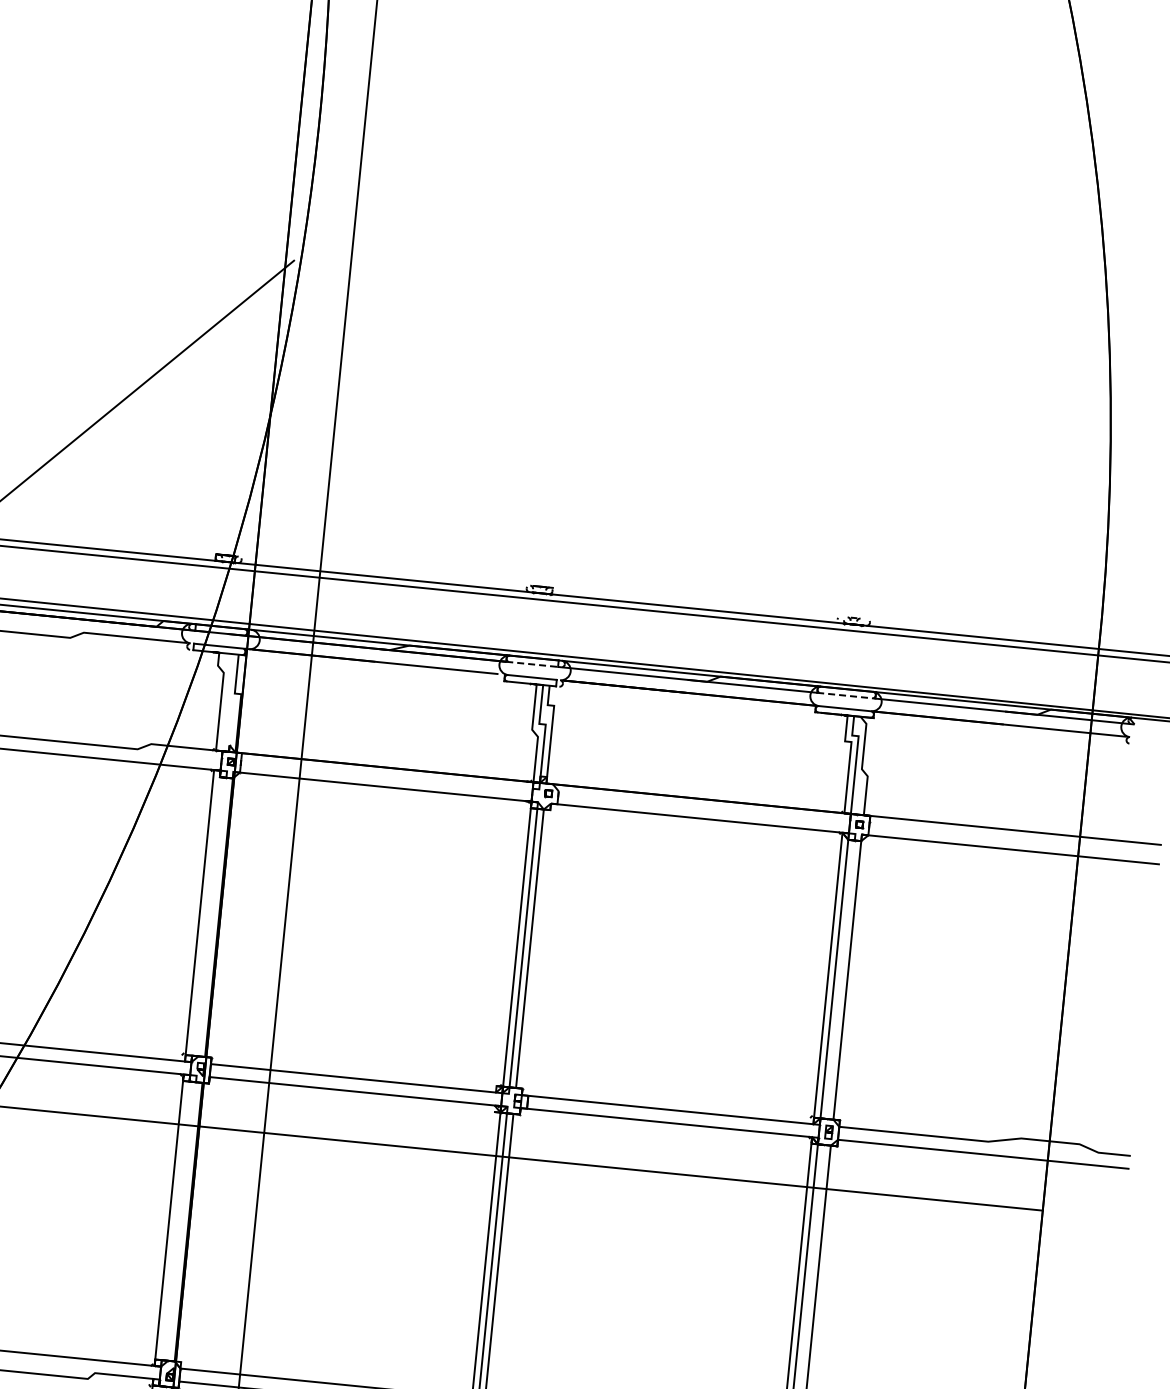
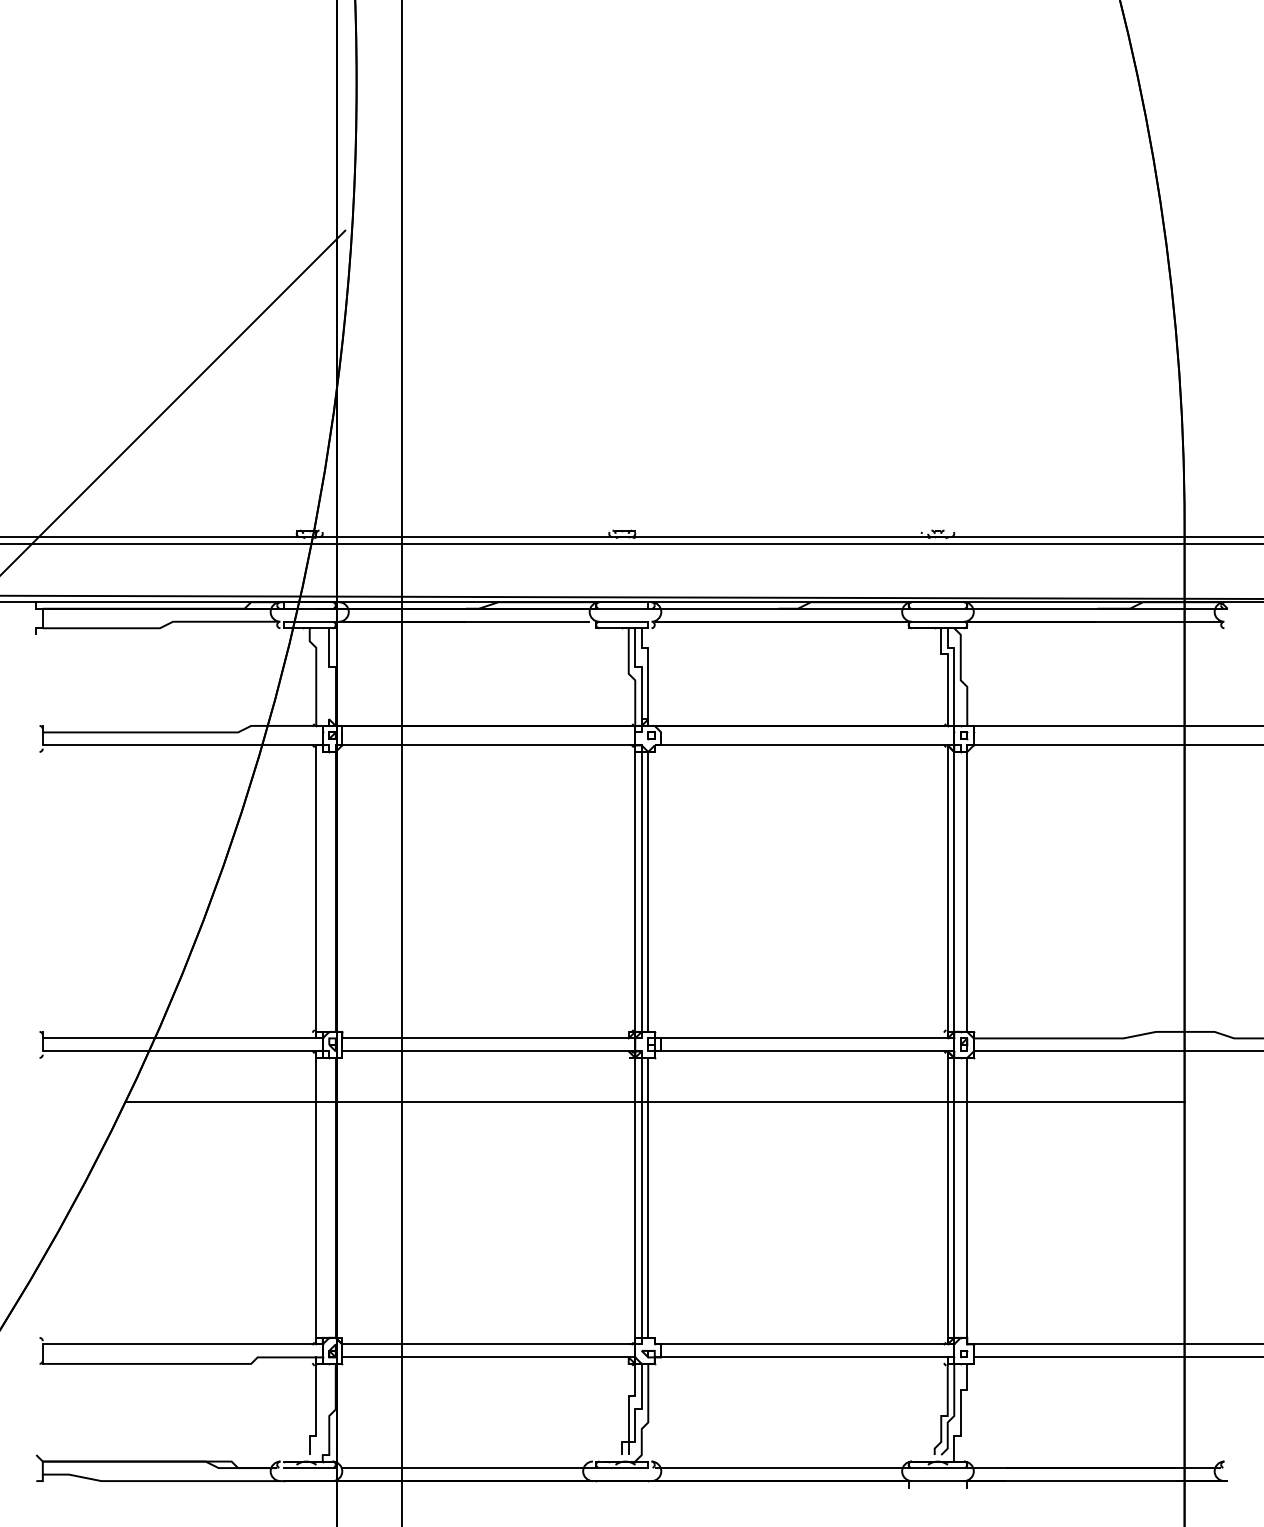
line: (532, 664) -> (622, 608), dashed -> solid
line: (846, 695) -> (938, 608), dashed -> solid

